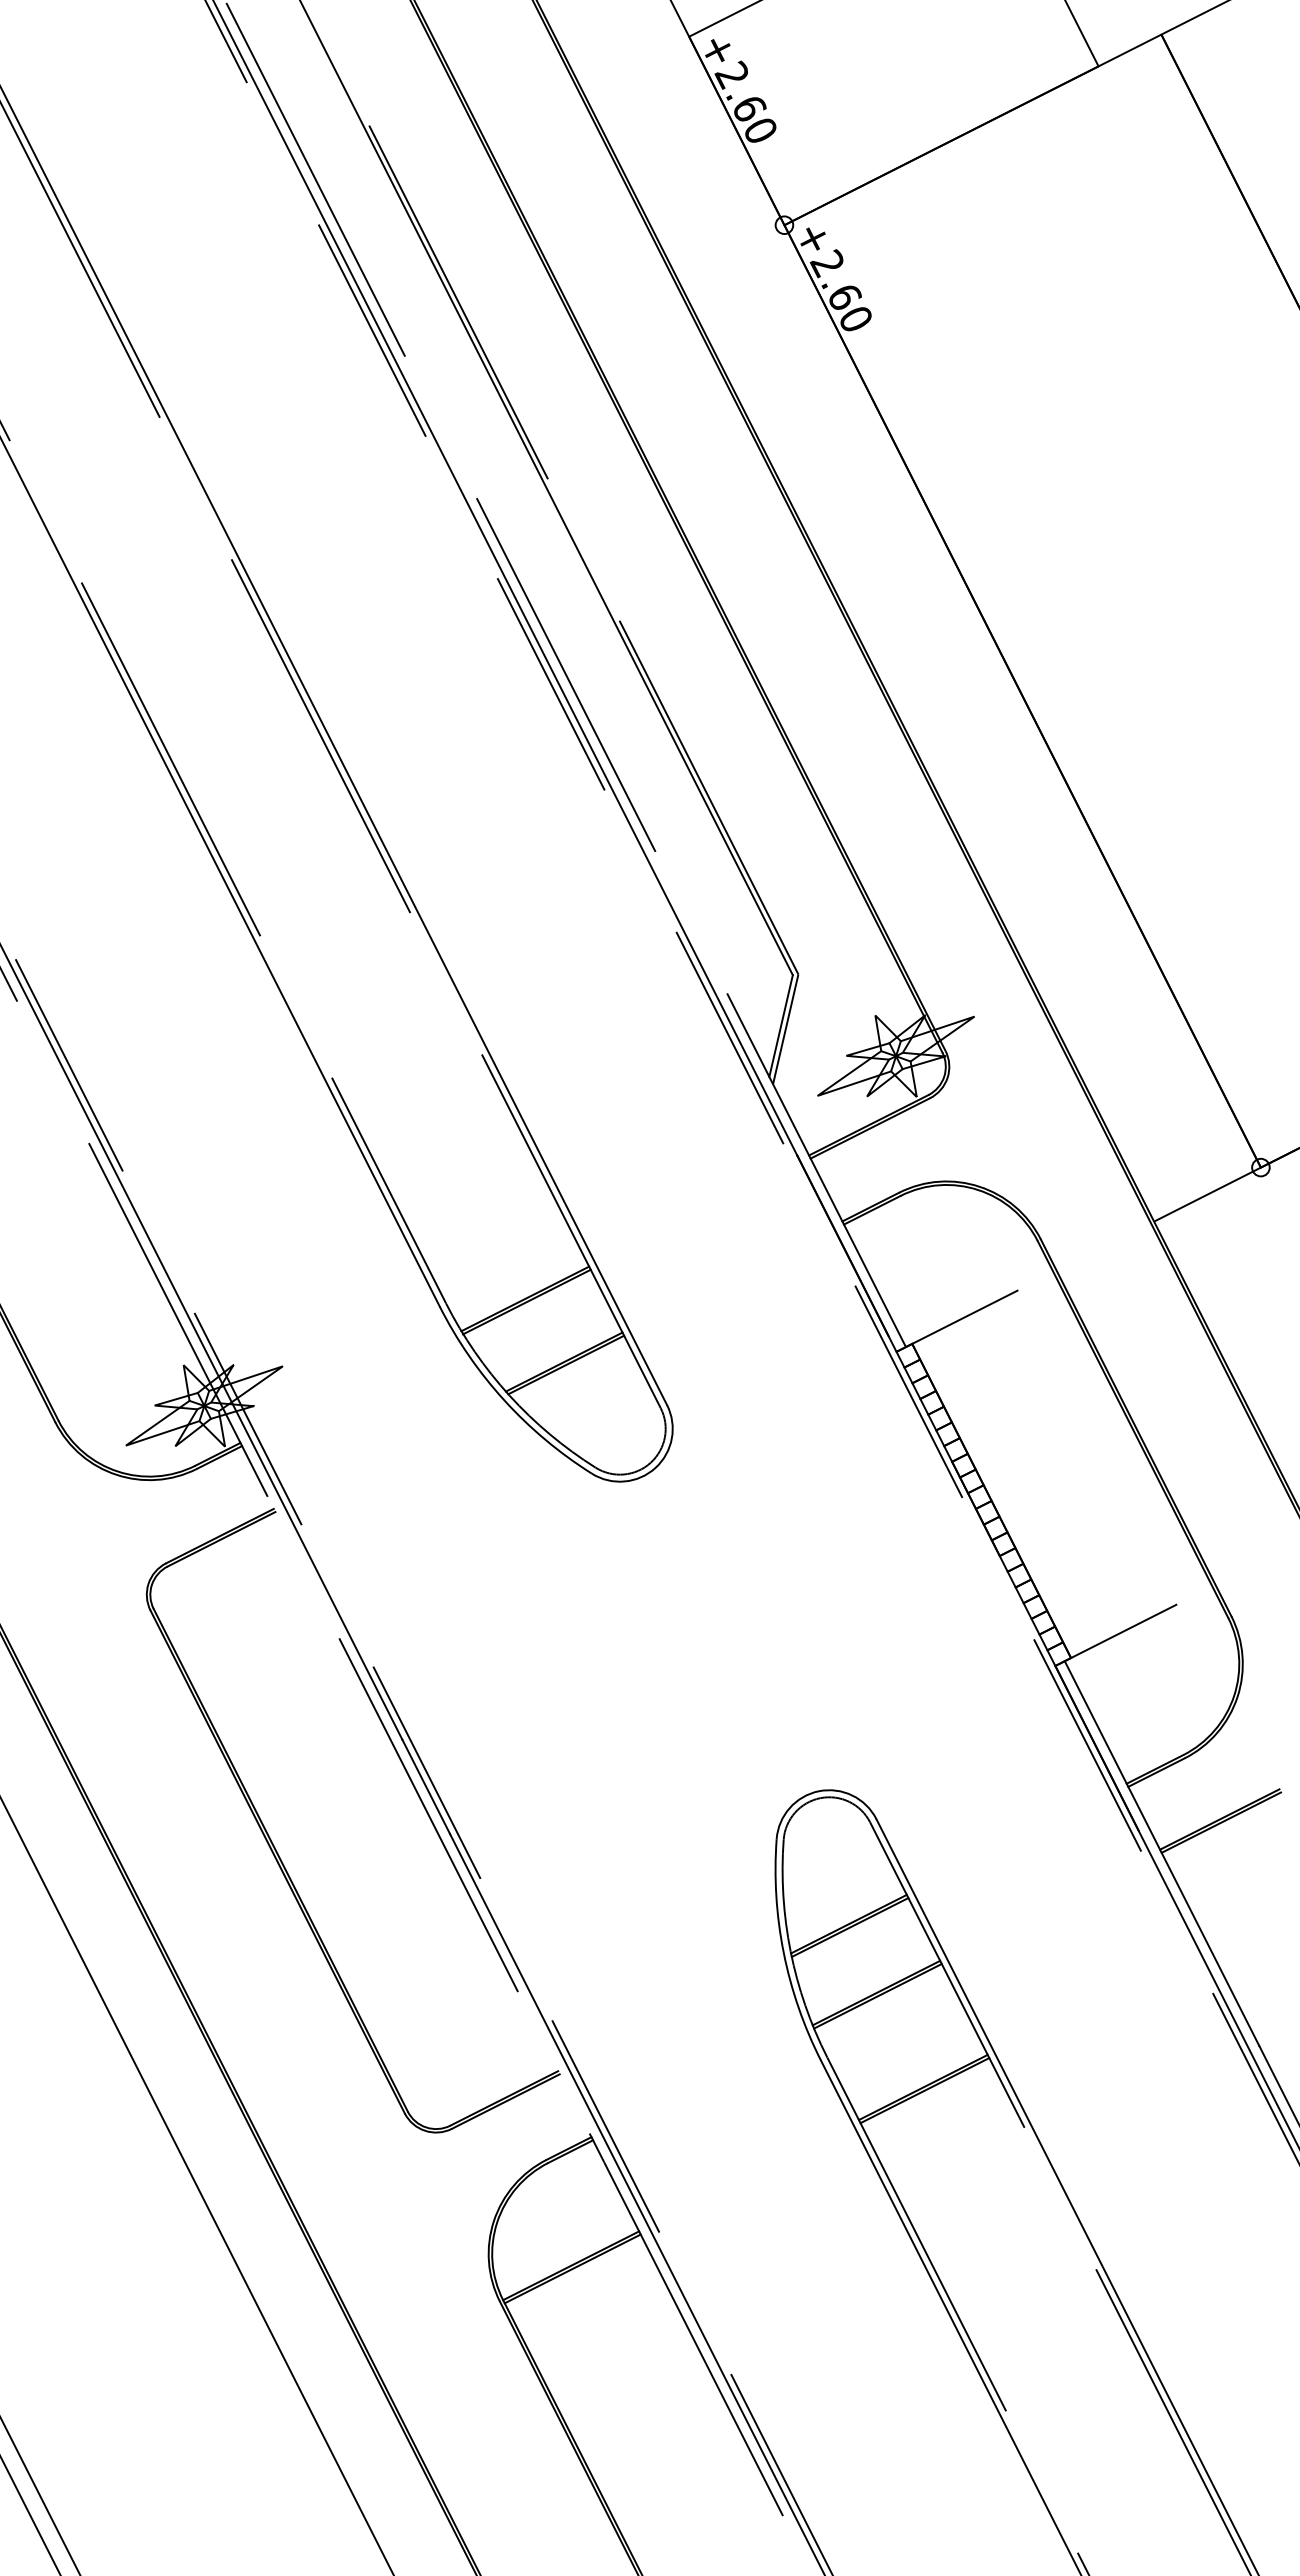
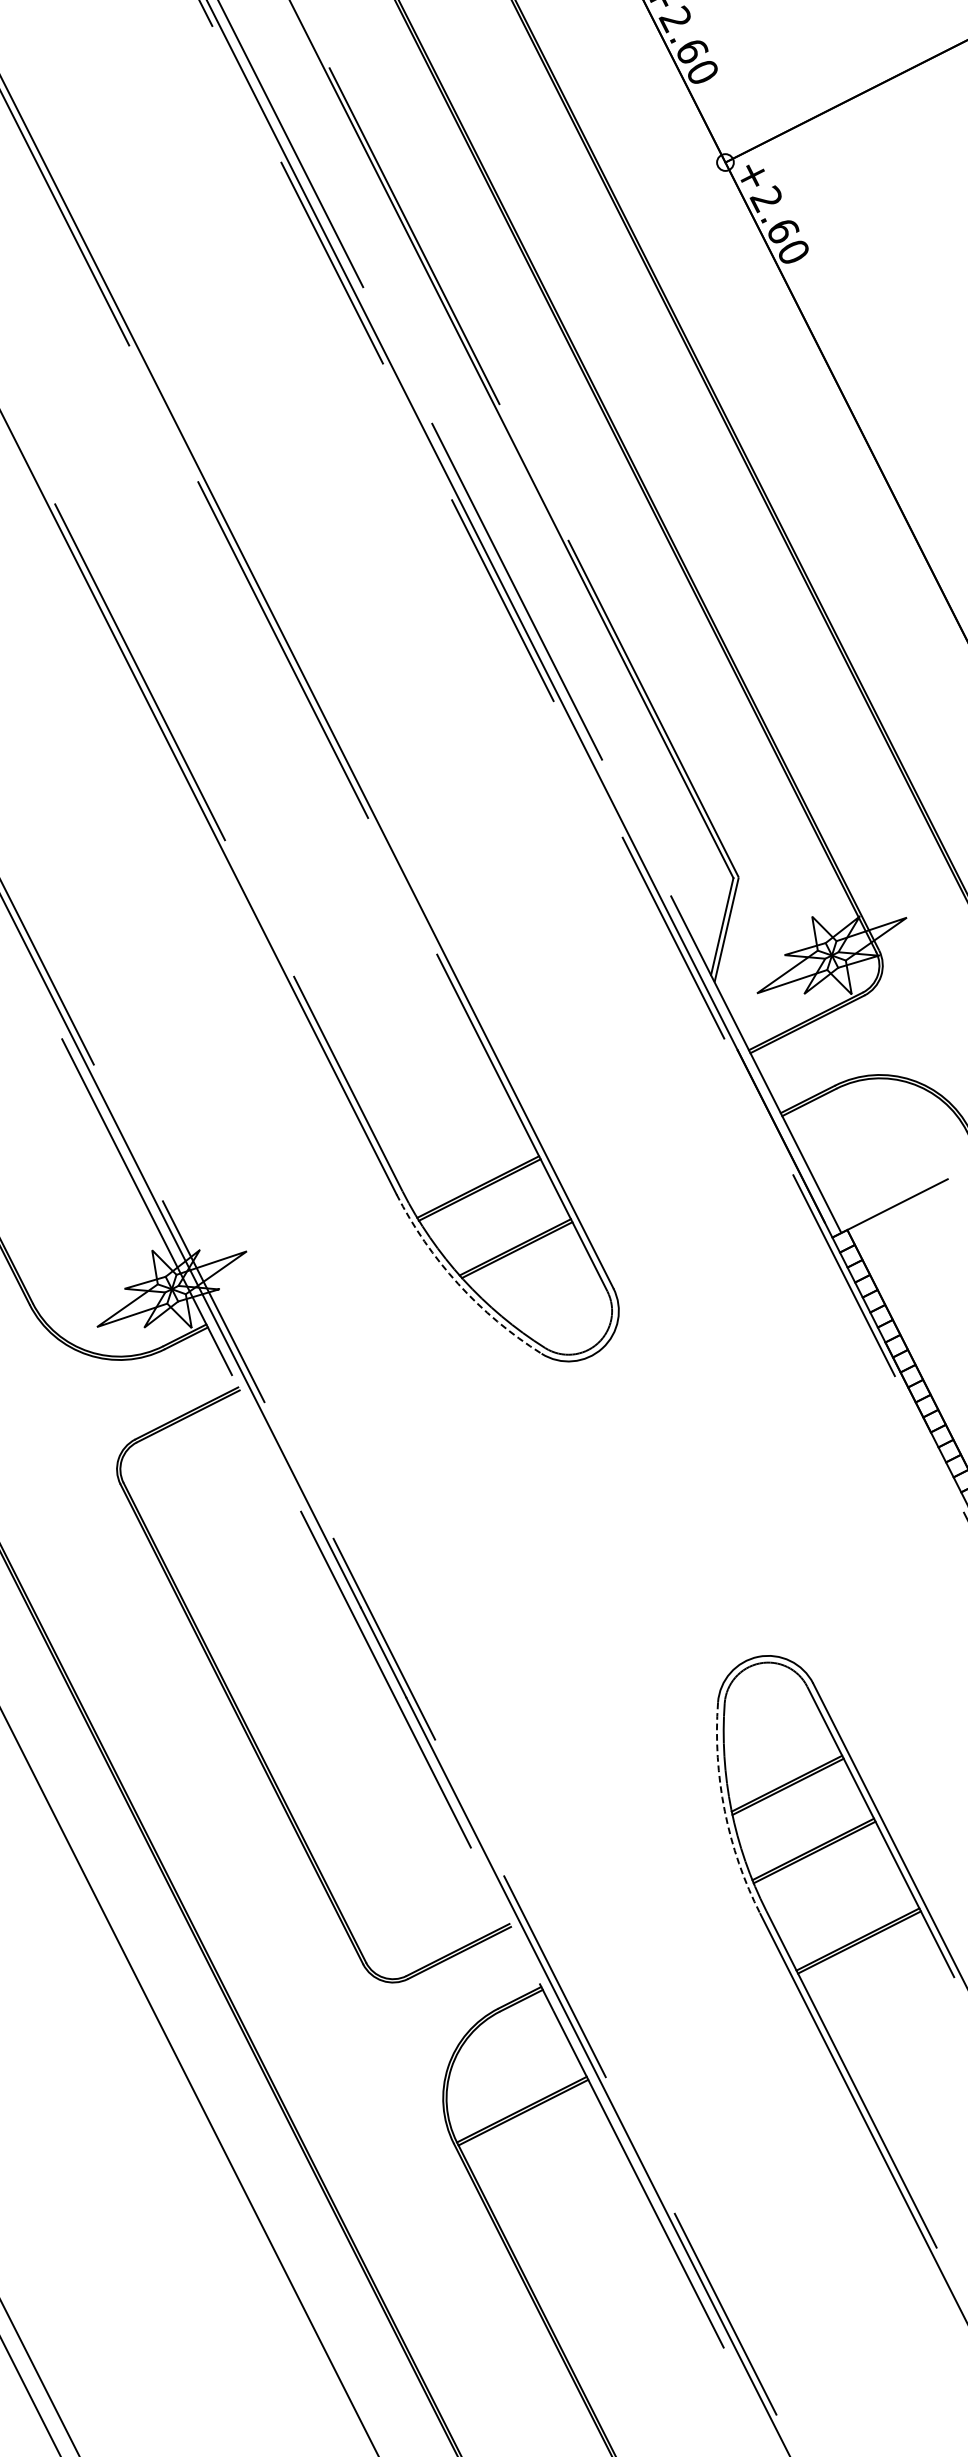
arc: (504, 1400) -> (458, 1283), solid -> dashed
arc: (783, 1953) -> (724, 1811), solid -> dashed

